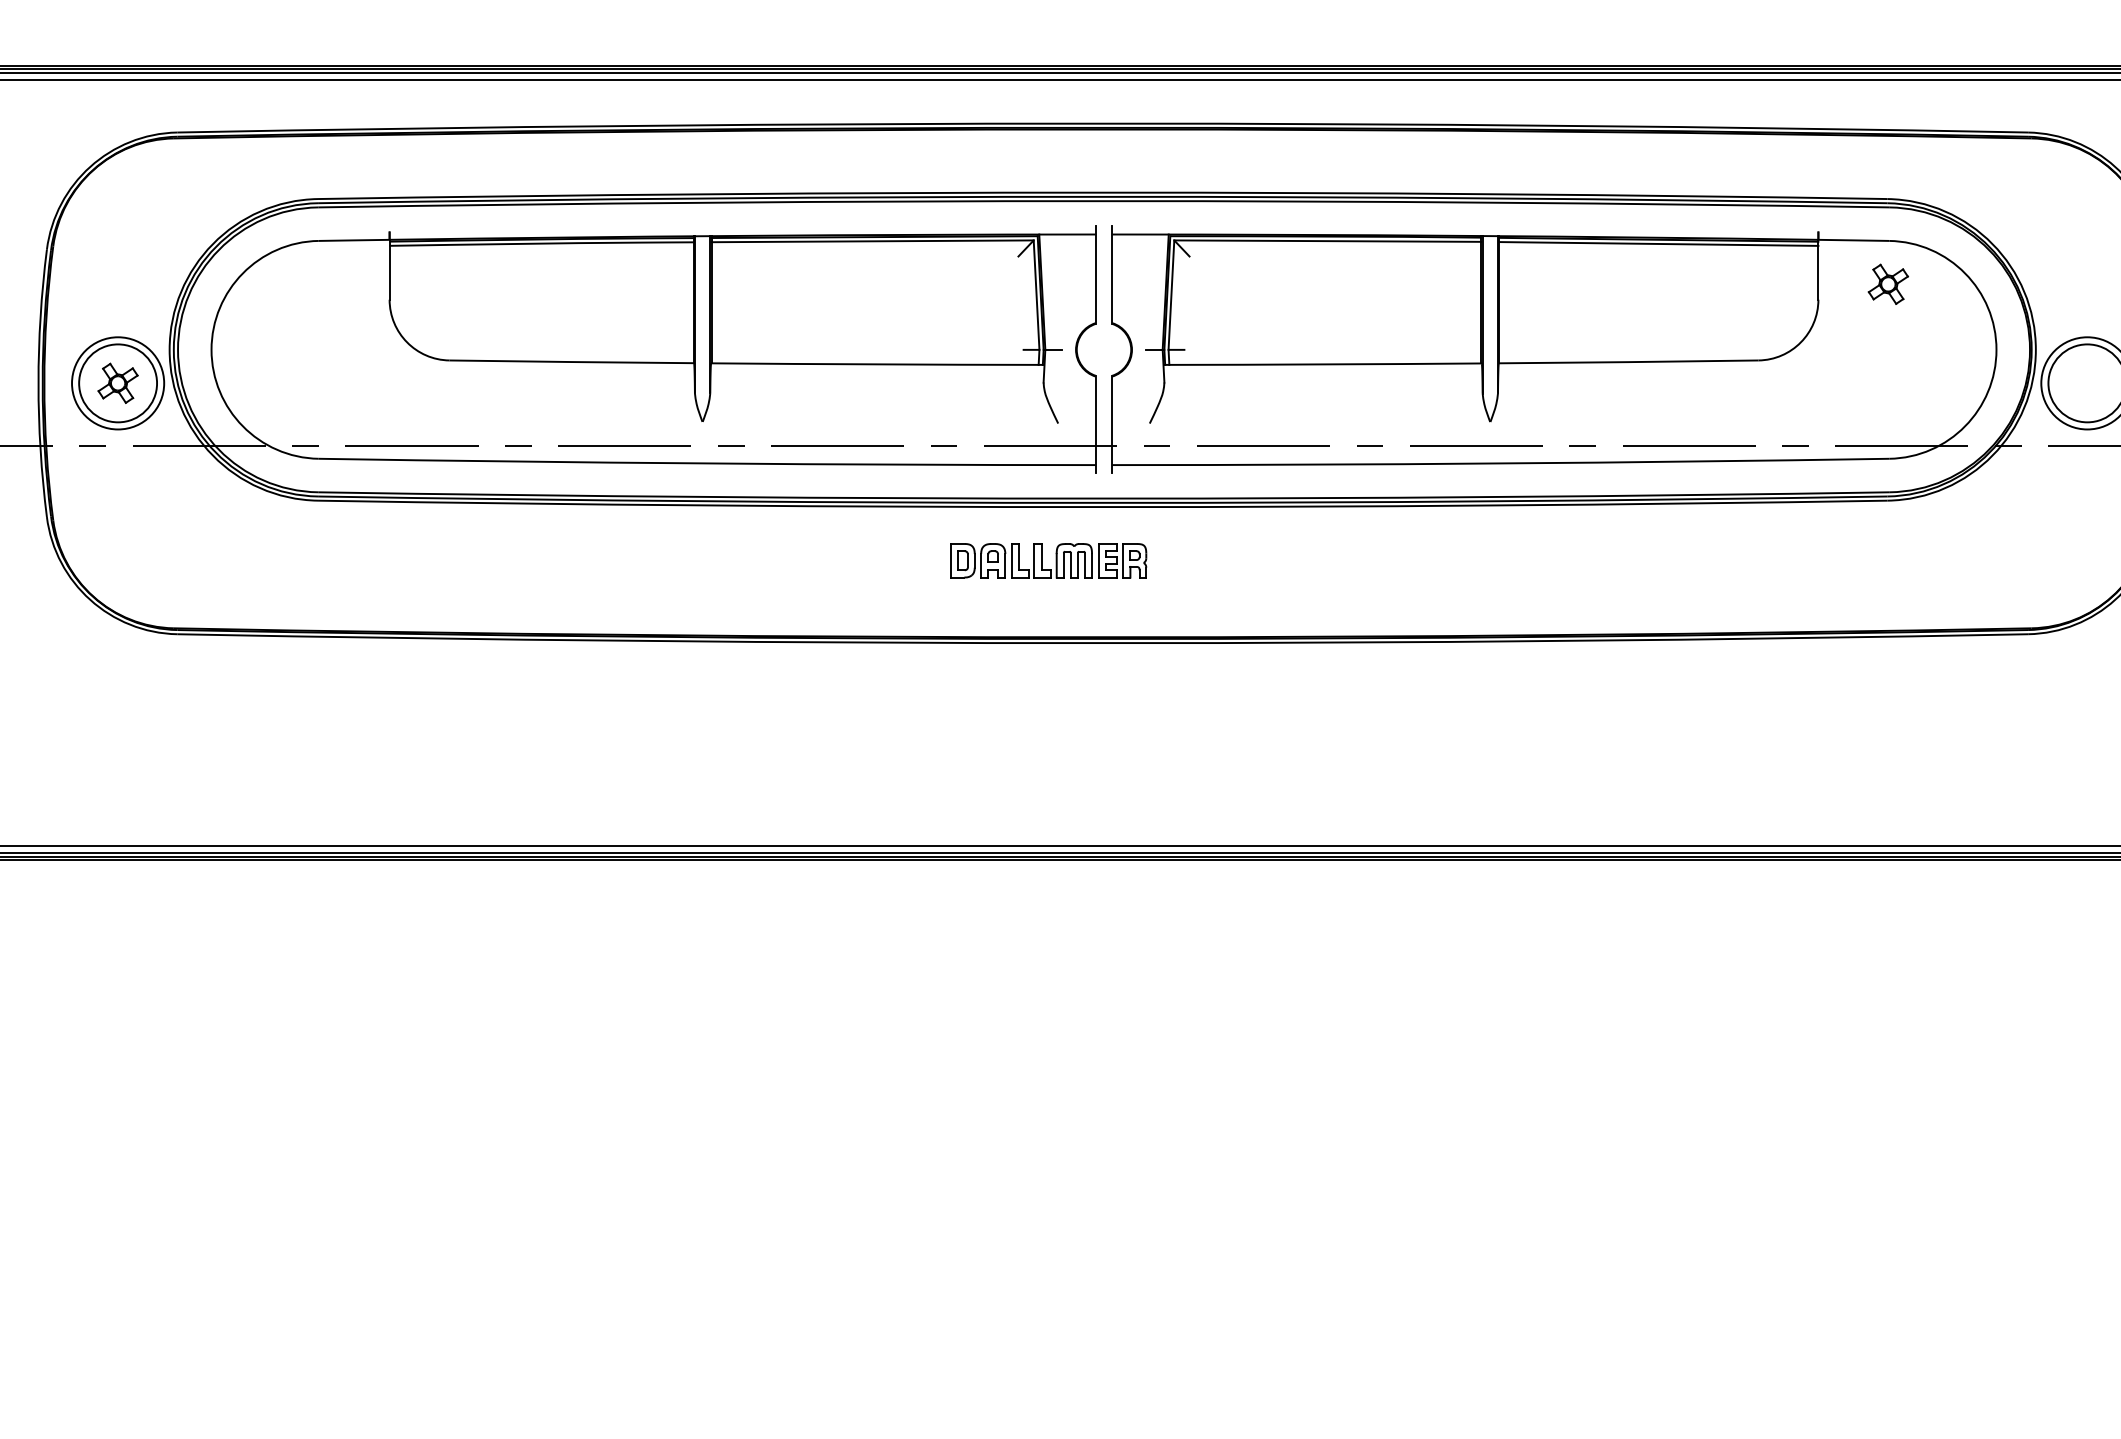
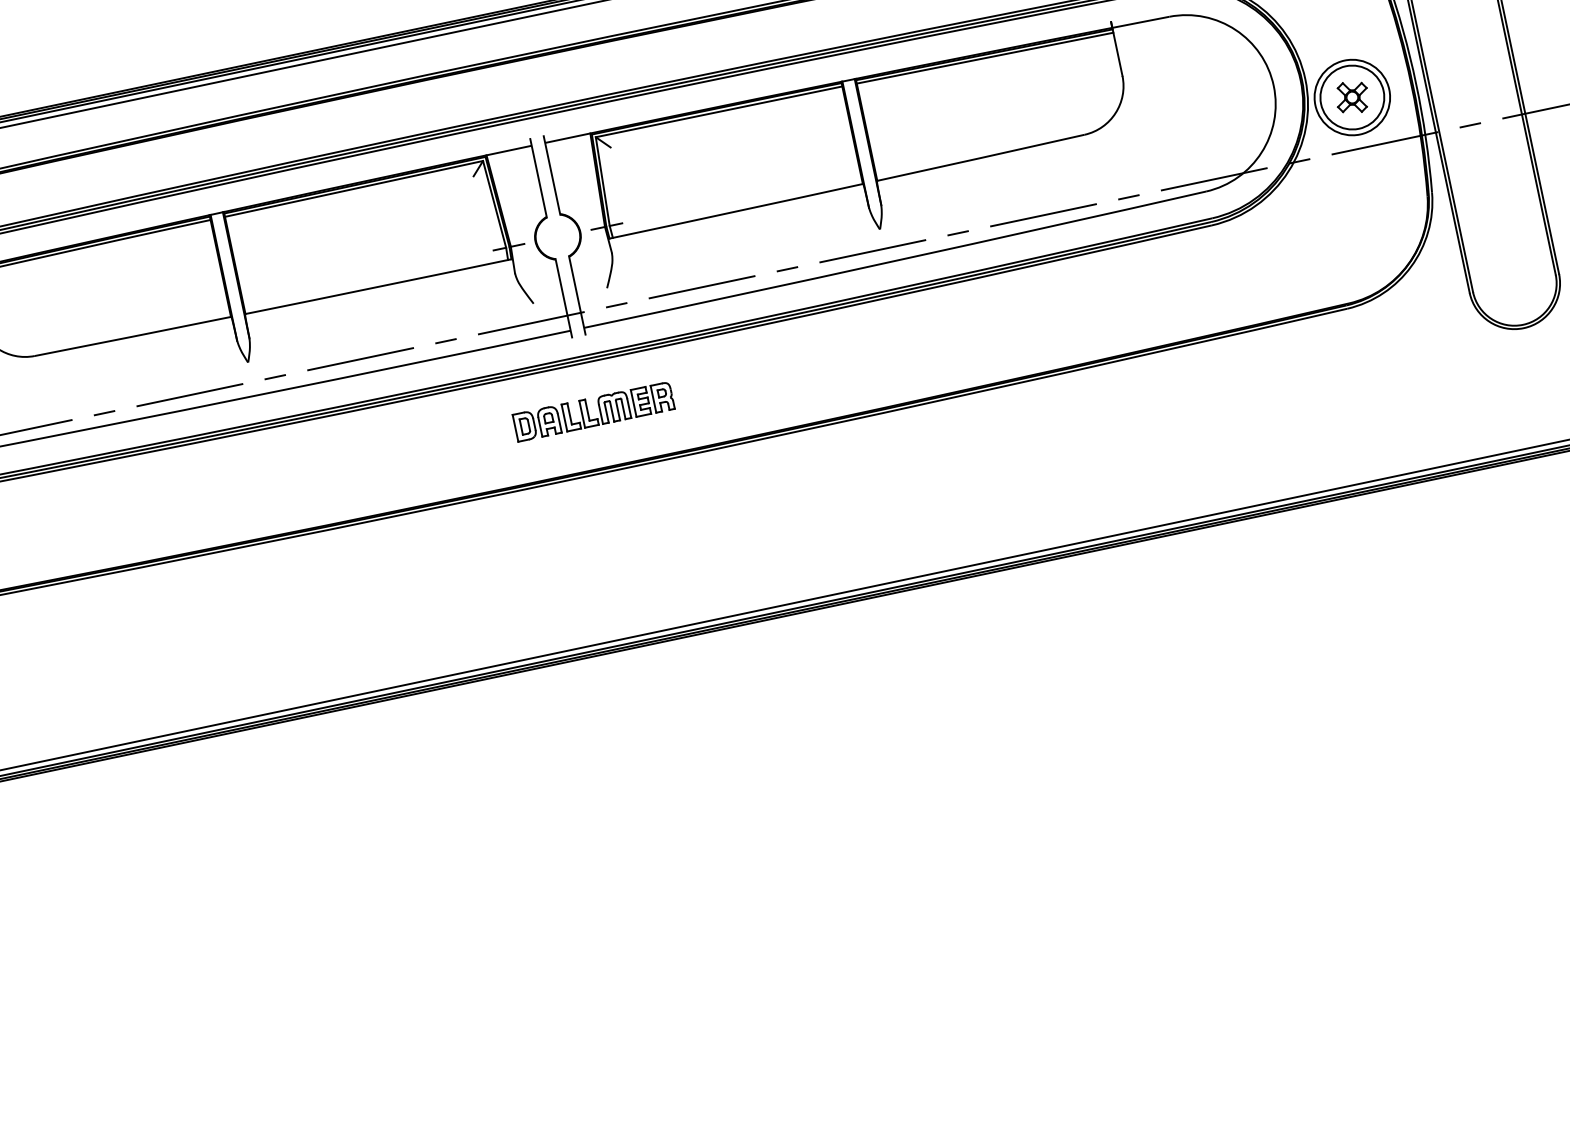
part: (1887, 283) -> (1351, 97), moved
part: (1048, 560) -> (593, 411), moved

